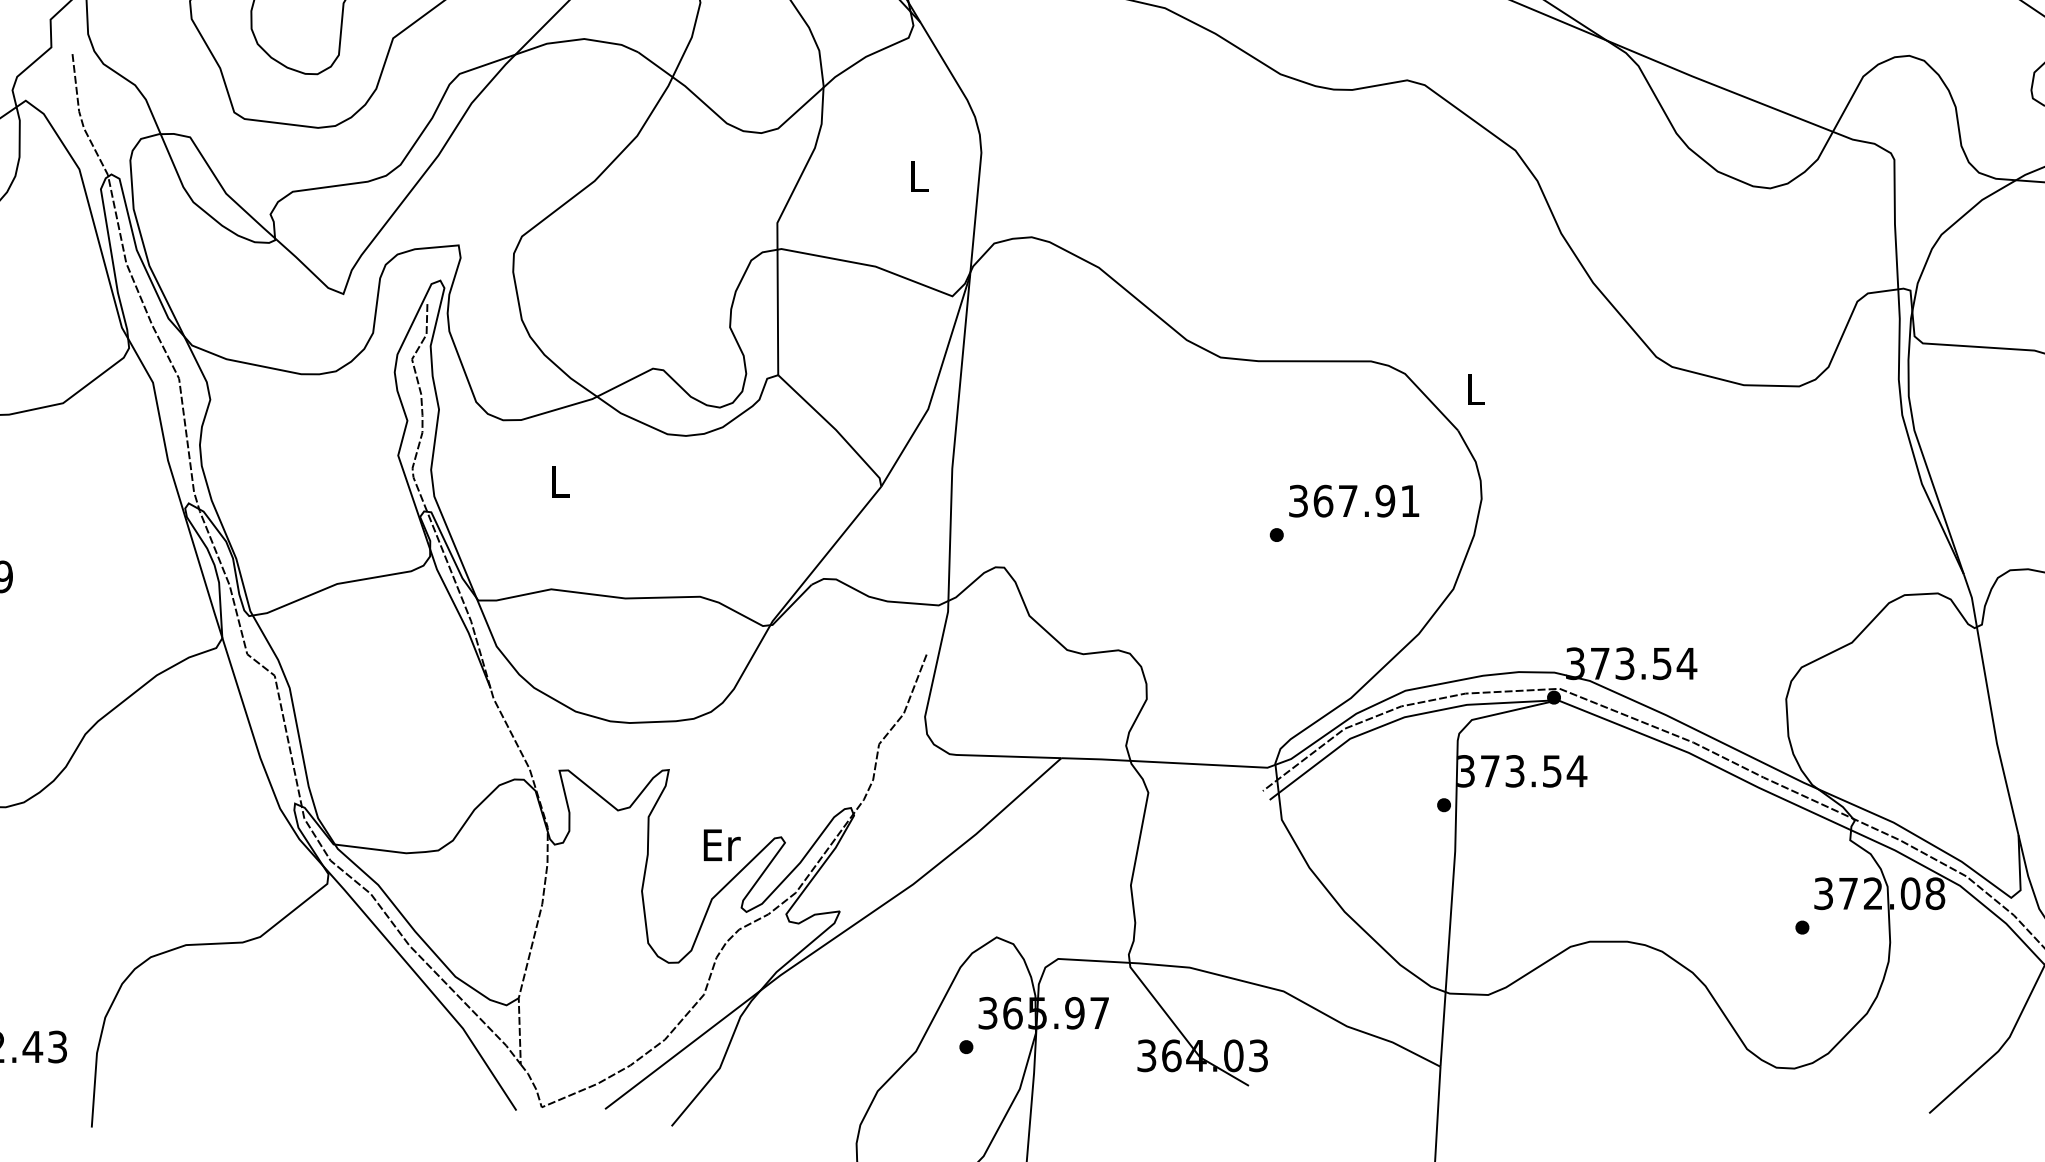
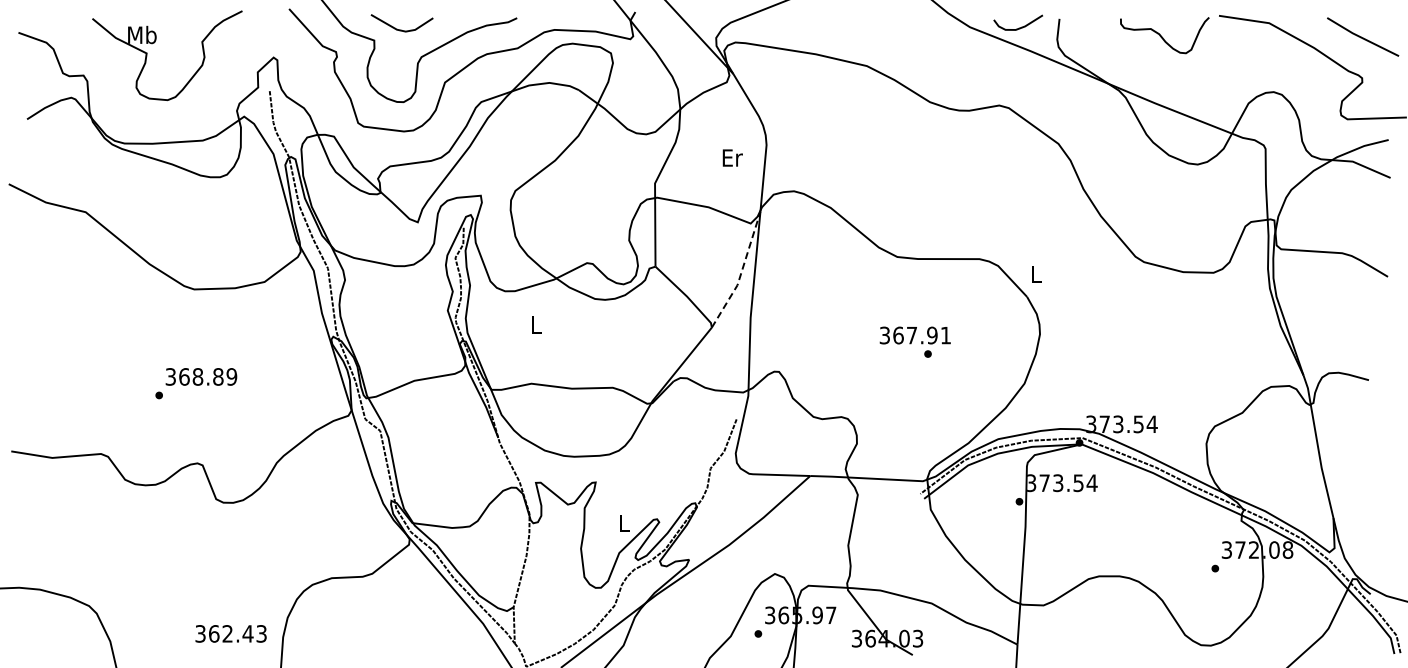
text: (919, 175) -> (732, 157), L -> Er
line: (935, 385) -> (741, 272), solid -> dashed
text: (1352, 501) -> (914, 335), moved
text: (721, 845) -> (624, 523), Er -> L

